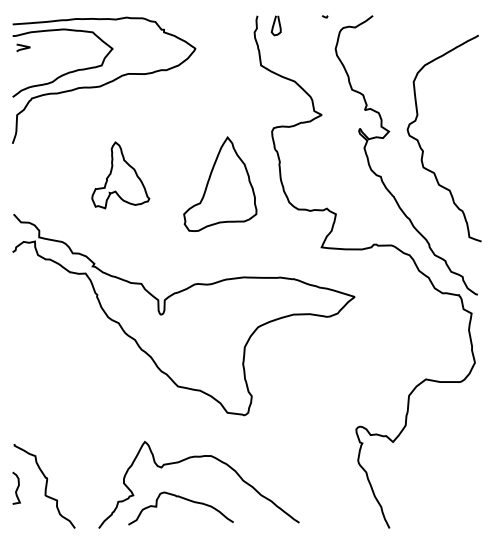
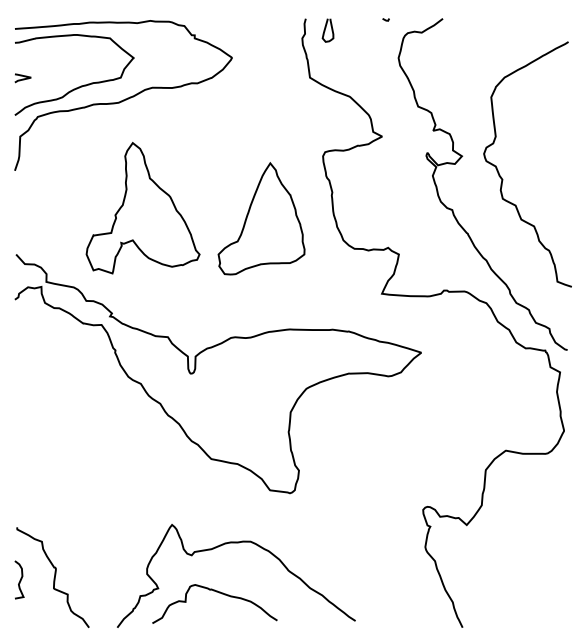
line: (23, 46) -> (23, 76), moved
part: (120, 175) -> (143, 208), size x1.67

